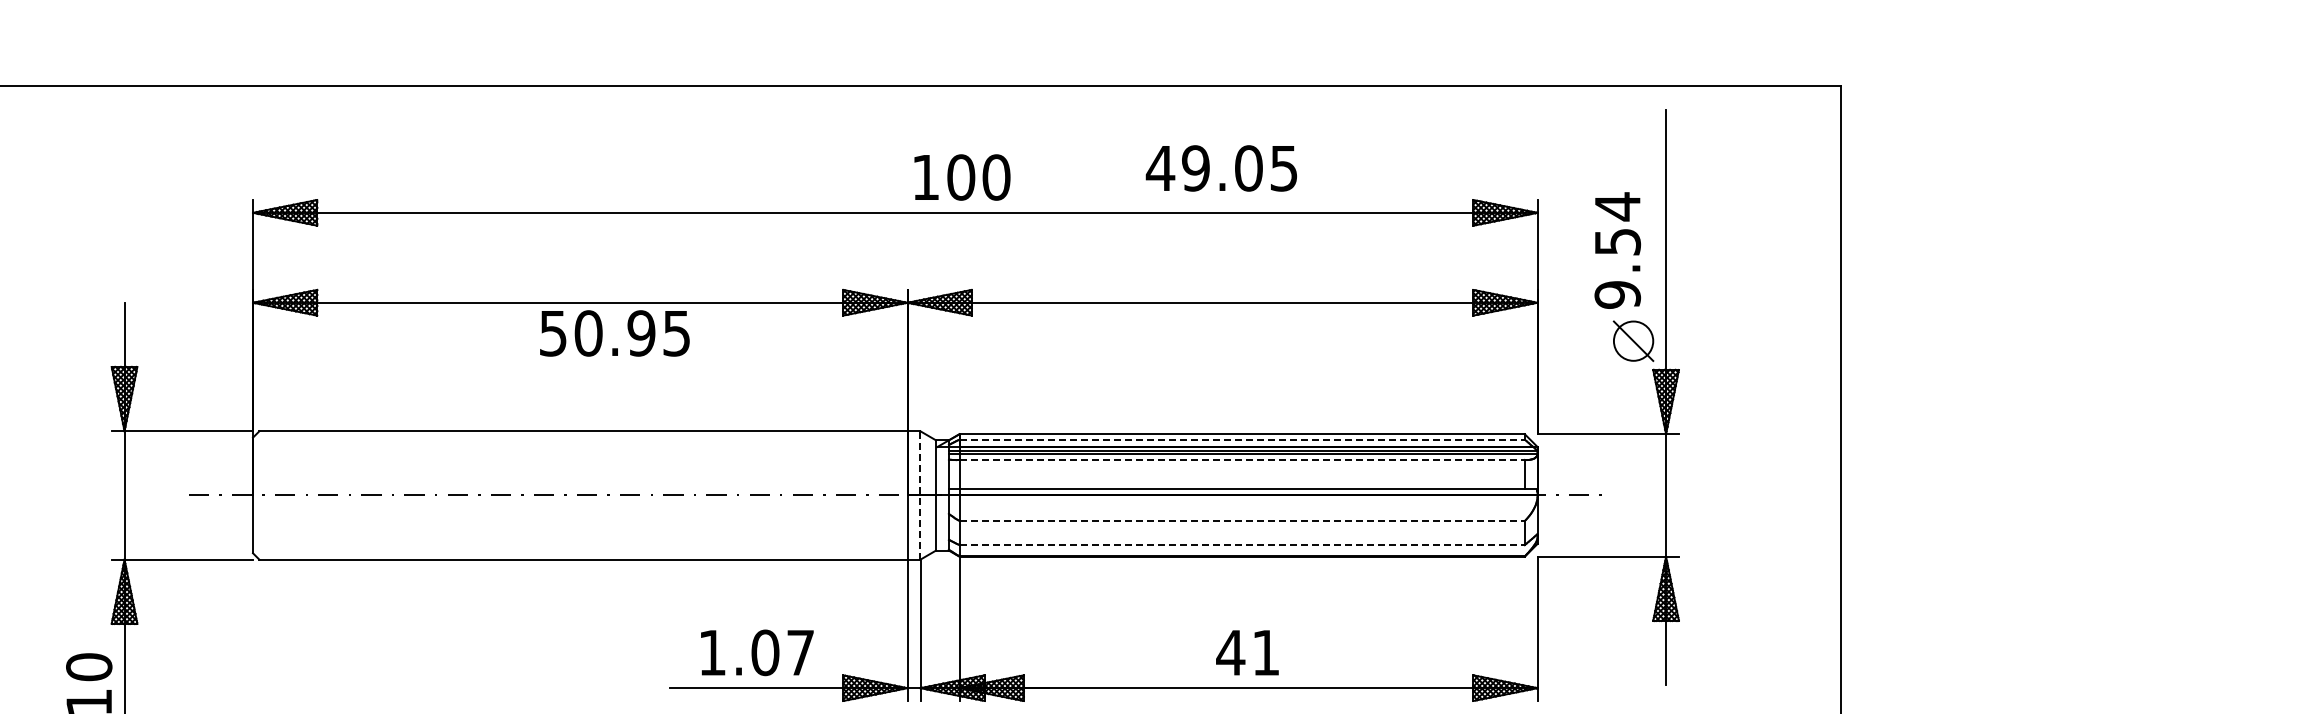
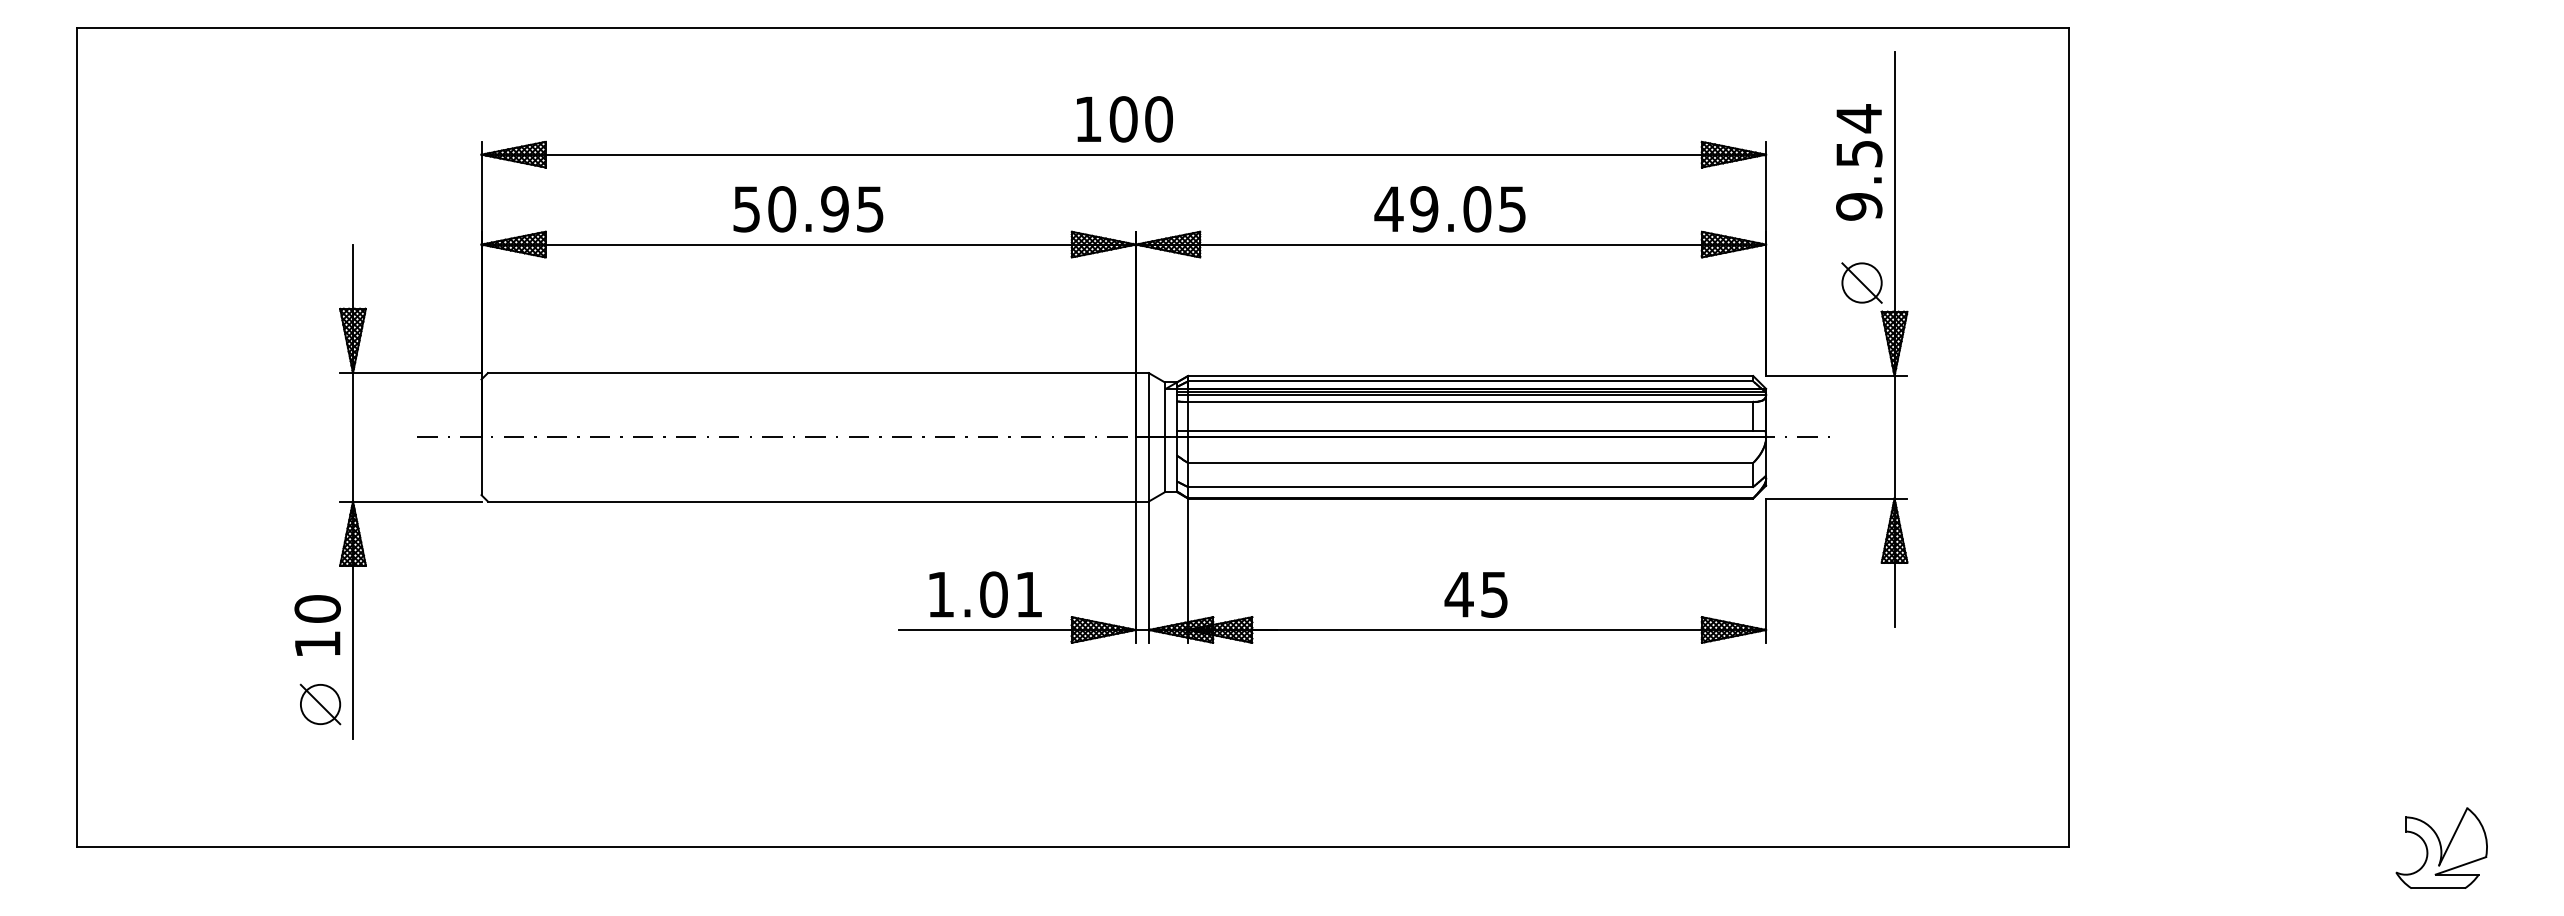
text: (1221, 168) -> (1449, 209), moved
text: (962, 177) -> (1124, 119), moved
text: (1618, 250) -> (1859, 162), moved
text: (615, 333) -> (808, 209), moved
line: (1242, 439) -> (1470, 381), dashed -> solid
line: (1242, 459) -> (1470, 401), dashed -> solid
line: (920, 494) -> (1148, 436), dashed -> solid
line: (1242, 520) -> (1470, 462), dashed -> solid
line: (1242, 545) -> (1470, 487), dashed -> solid
text: (801, 652) -> (1029, 594), 1.07 -> 1.01
text: (1266, 652) -> (1494, 594), 41 -> 45

